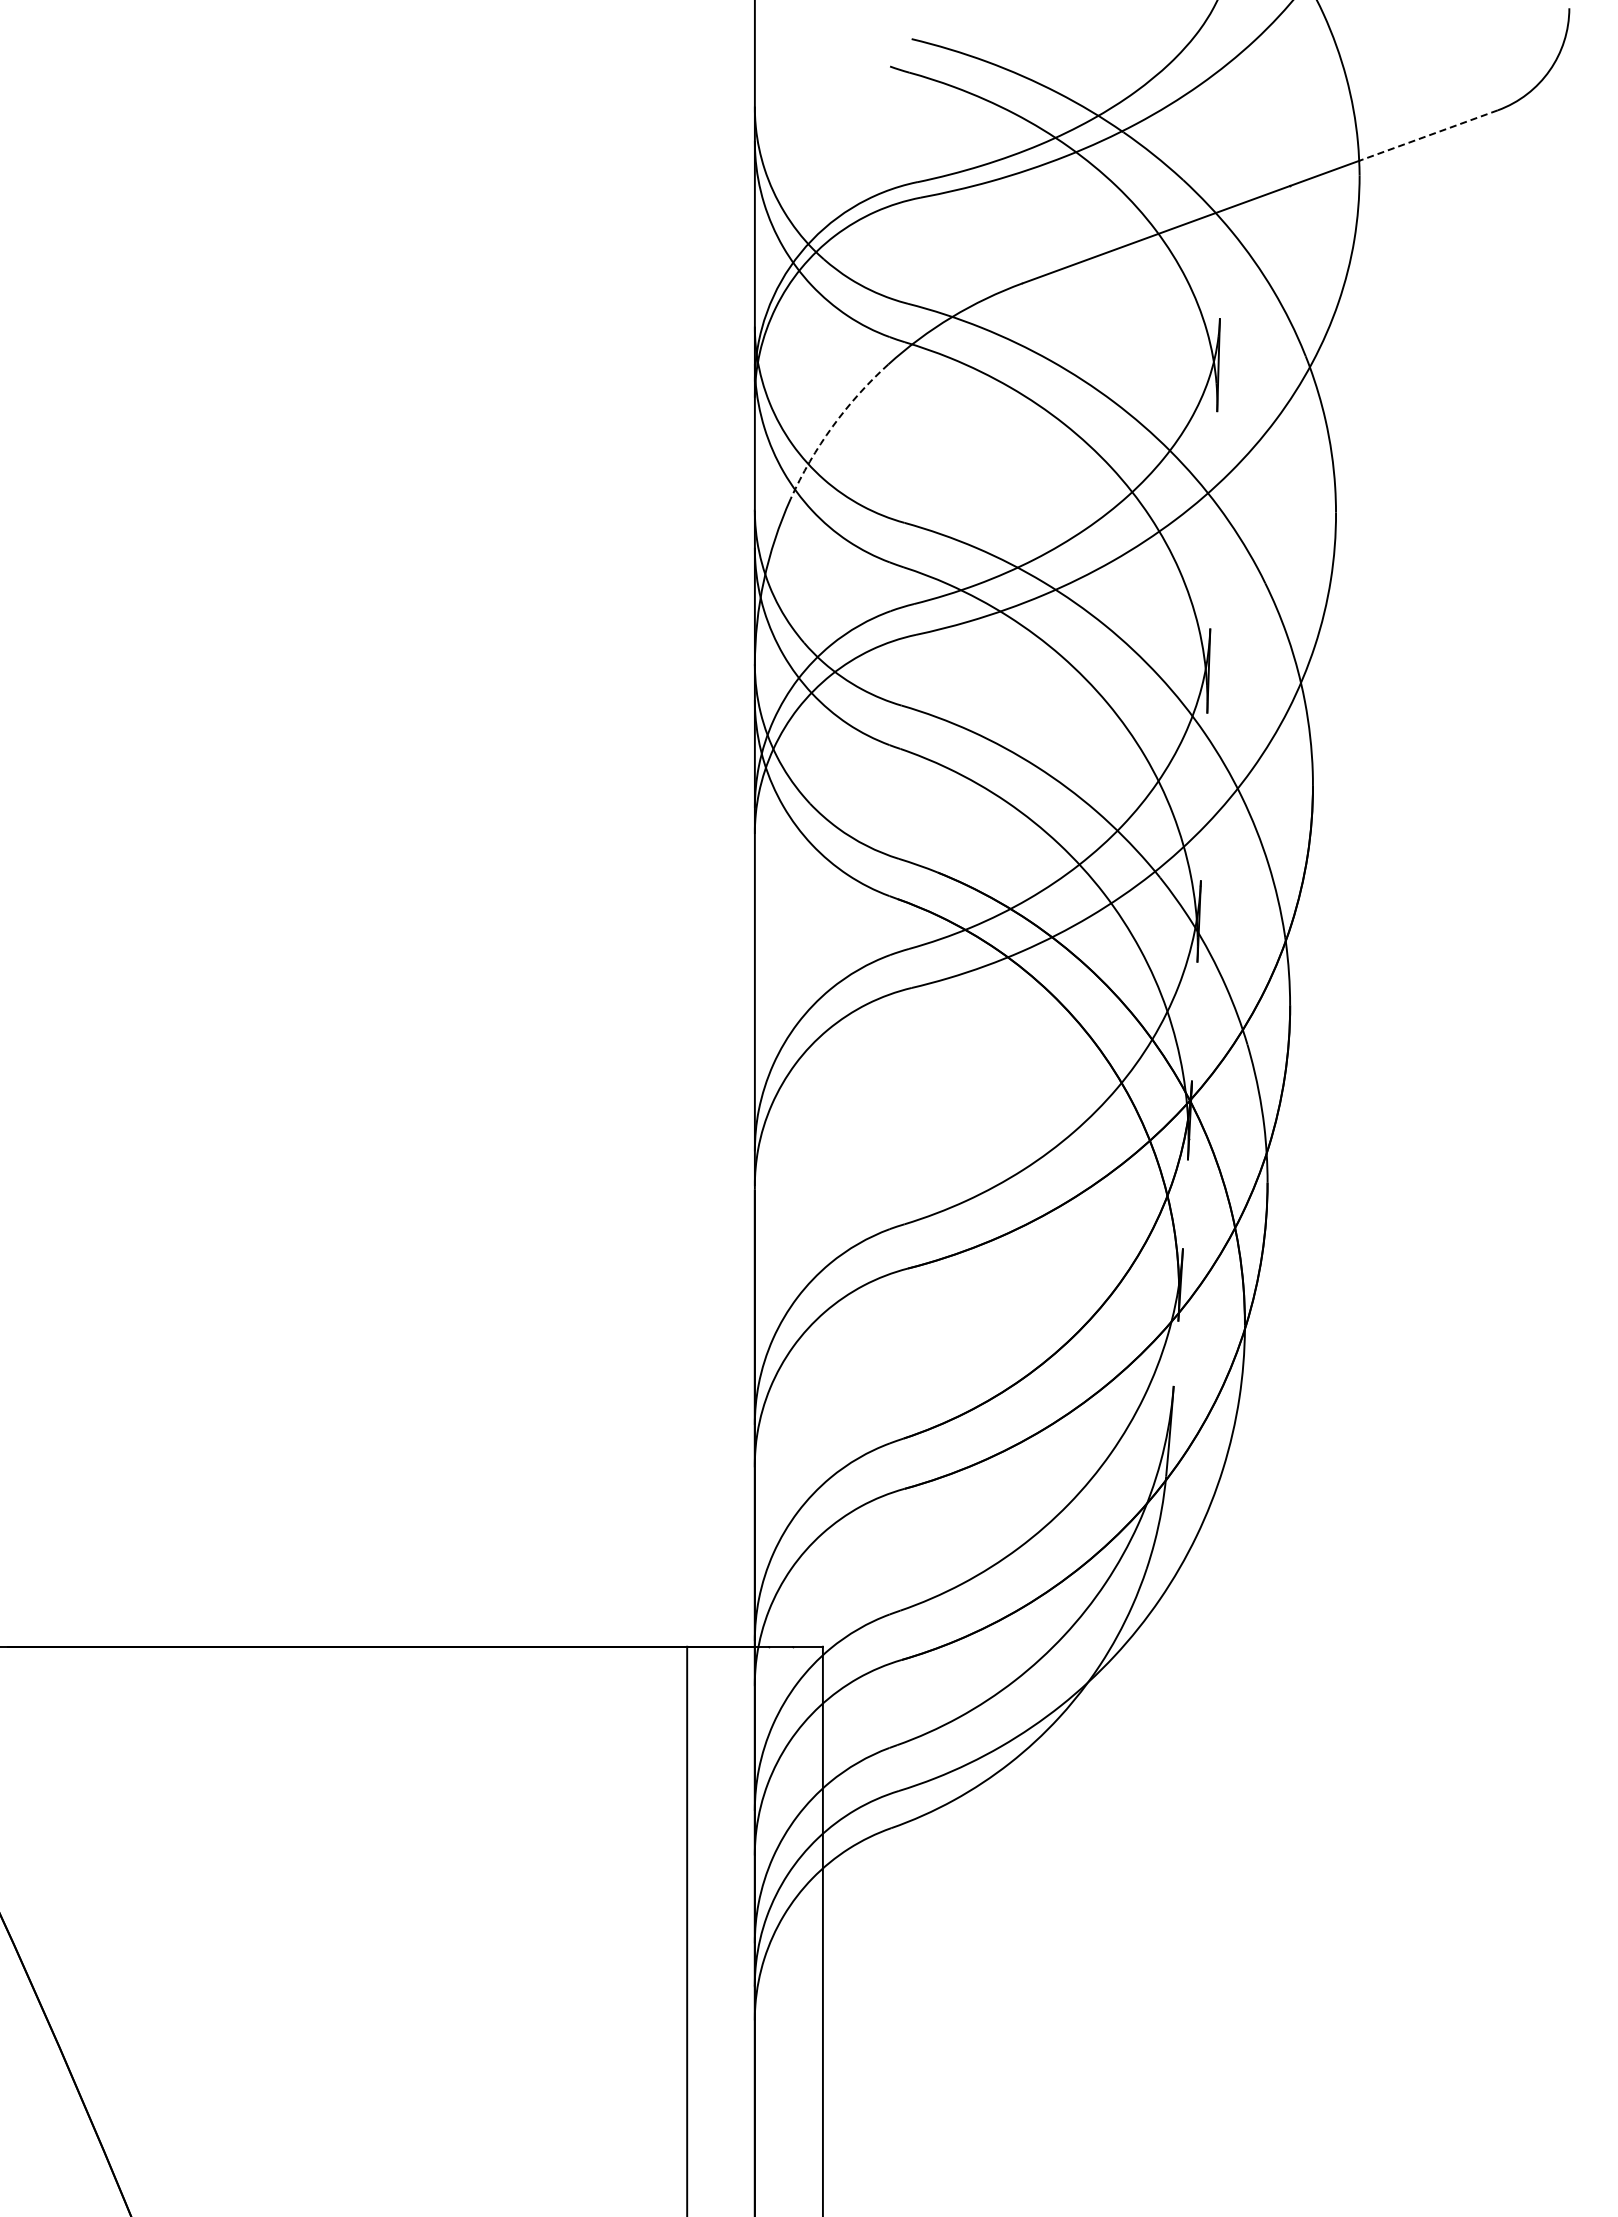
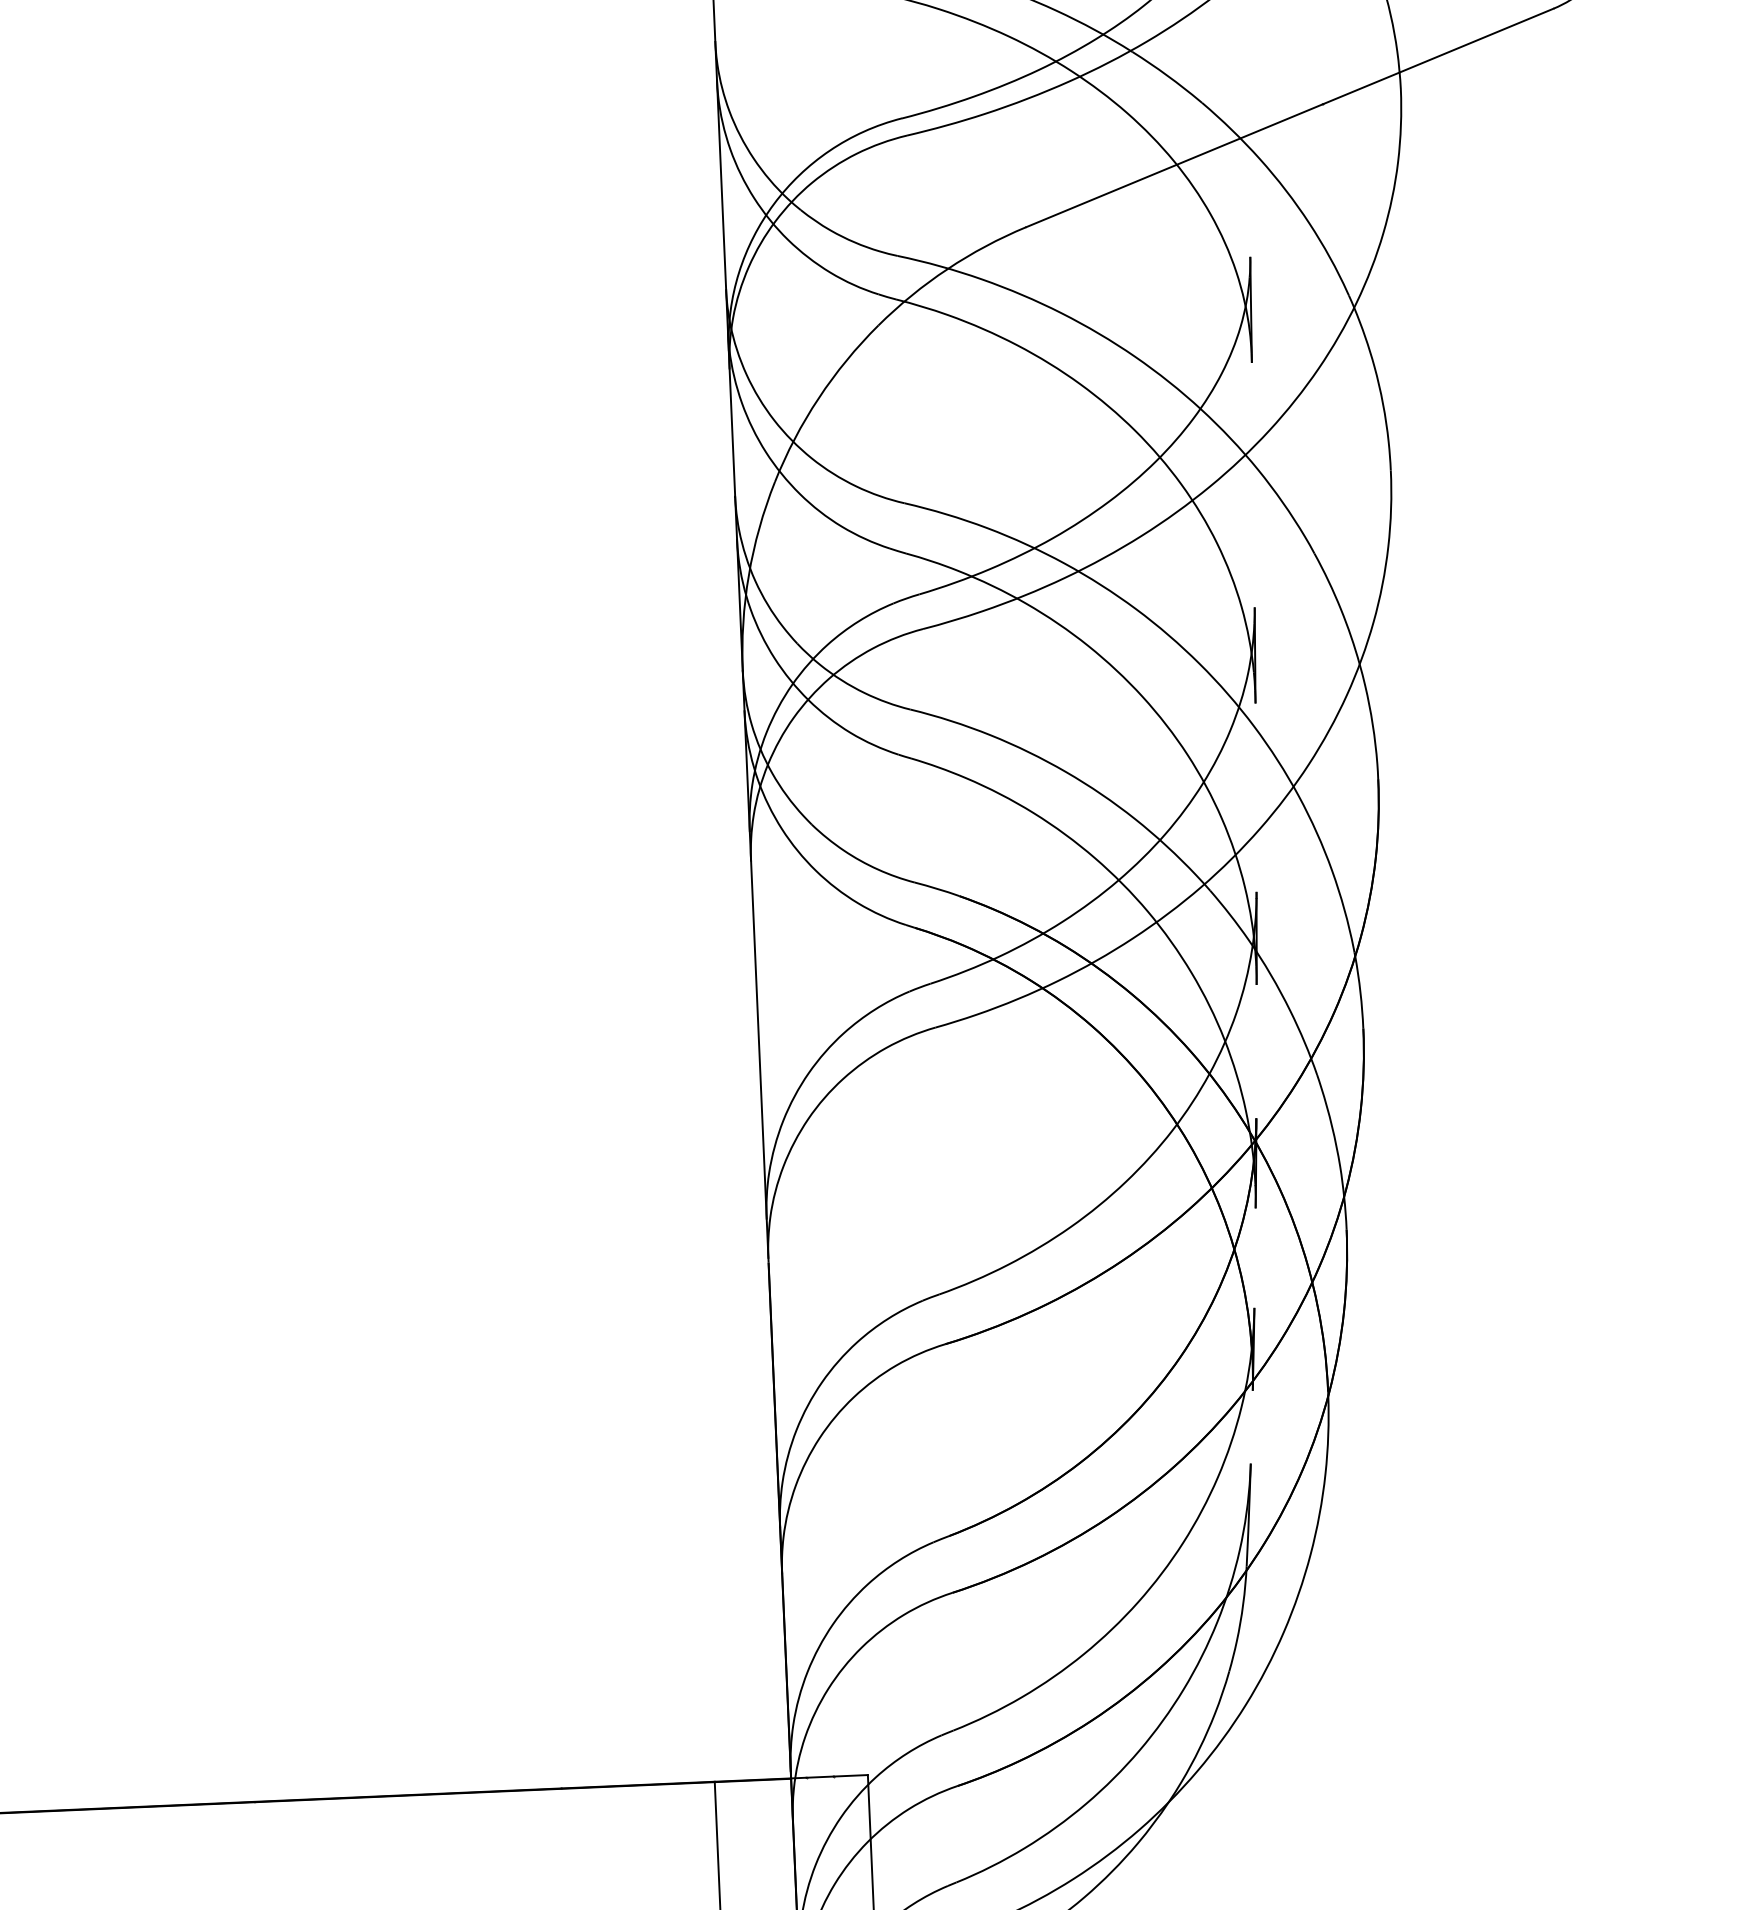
line: (1428, 135) -> (1476, 40), dashed -> solid
arc: (832, 426) -> (818, 398), dashed -> solid

